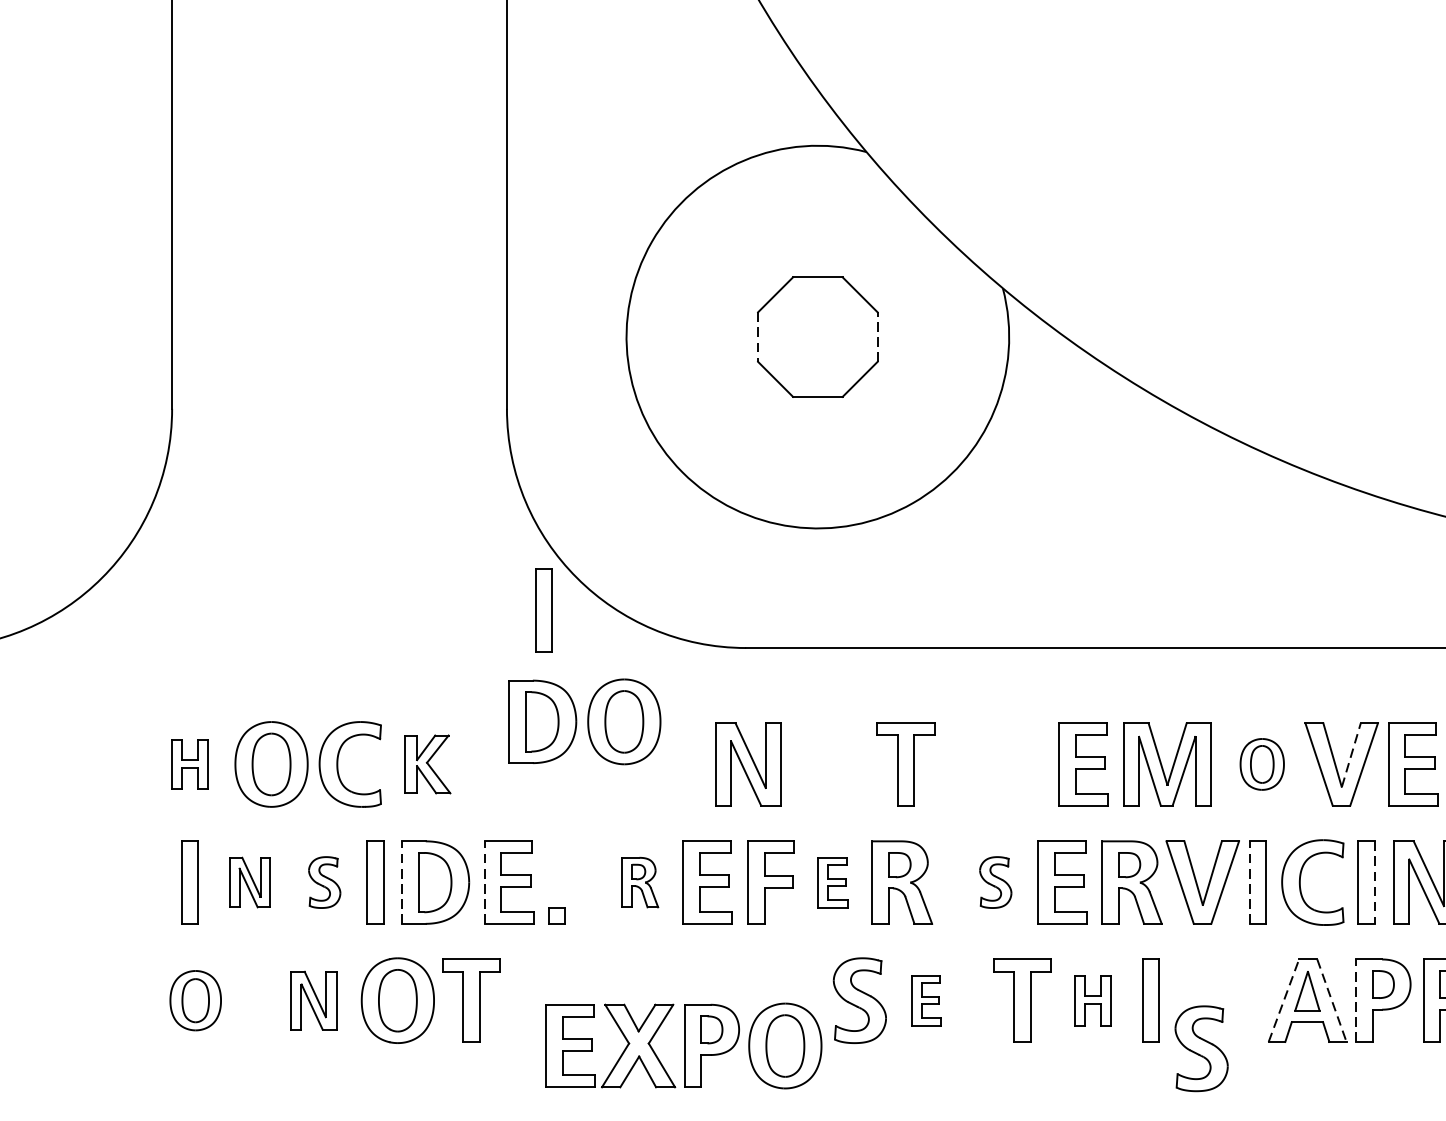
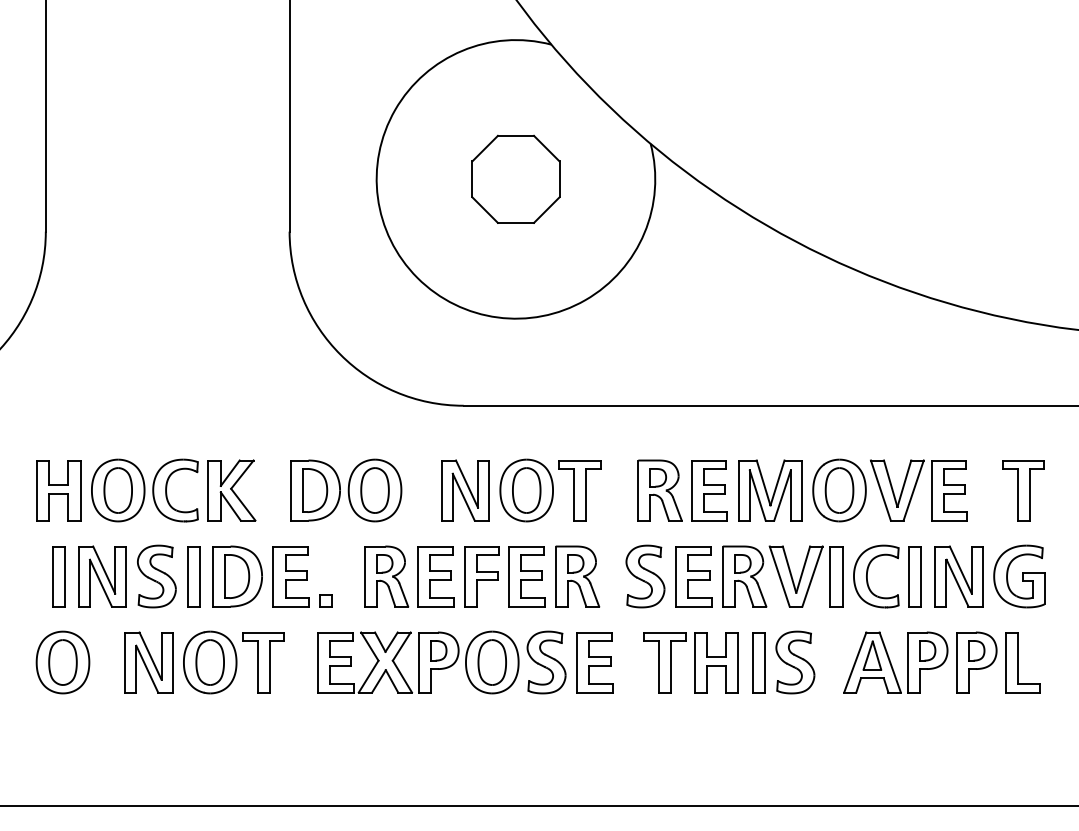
line: (877, 335) -> (559, 178), dashed -> solid
line: (758, 337) -> (472, 179), dashed -> solid
part: (543, 610) -> (316, 378), removed
part: (585, 721) -> (346, 490), moved
line: (1351, 754) -> (904, 483), dashed -> solid
part: (189, 764) -> (58, 490), size x1.67
part: (427, 764) -> (231, 490), size x1.43
part: (832, 764) -> (526, 490), added
part: (1015, 764) -> (659, 490), added
part: (1262, 764) -> (839, 490), size x1.67
part: (249, 882) -> (102, 576), size x1.67
part: (324, 882) -> (156, 576), size x1.67
line: (402, 882) -> (213, 576), dashed -> solid
line: (484, 882) -> (273, 576), dashed -> solid
part: (640, 882) -> (386, 576), size x1.67
part: (832, 882) -> (526, 576), size x1.67
part: (995, 882) -> (645, 576), size x1.67
line: (1249, 882) -> (830, 576), dashed -> solid
line: (1374, 883) -> (921, 577), dashed -> solid
part: (195, 1000) -> (62, 662), size x1.43
part: (313, 1000) -> (148, 662), size x1.43
part: (925, 1000) -> (594, 662), size x1.67
part: (1093, 1000) -> (716, 662), size x1.67
line: (1284, 1000) -> (855, 662), dashed -> solid
line: (1332, 1000) -> (890, 662), dashed -> solid
line: (1355, 1000) -> (907, 662), dashed -> solid
part: (683, 1045) -> (418, 662), moved
part: (1201, 1048) -> (795, 662), moved

